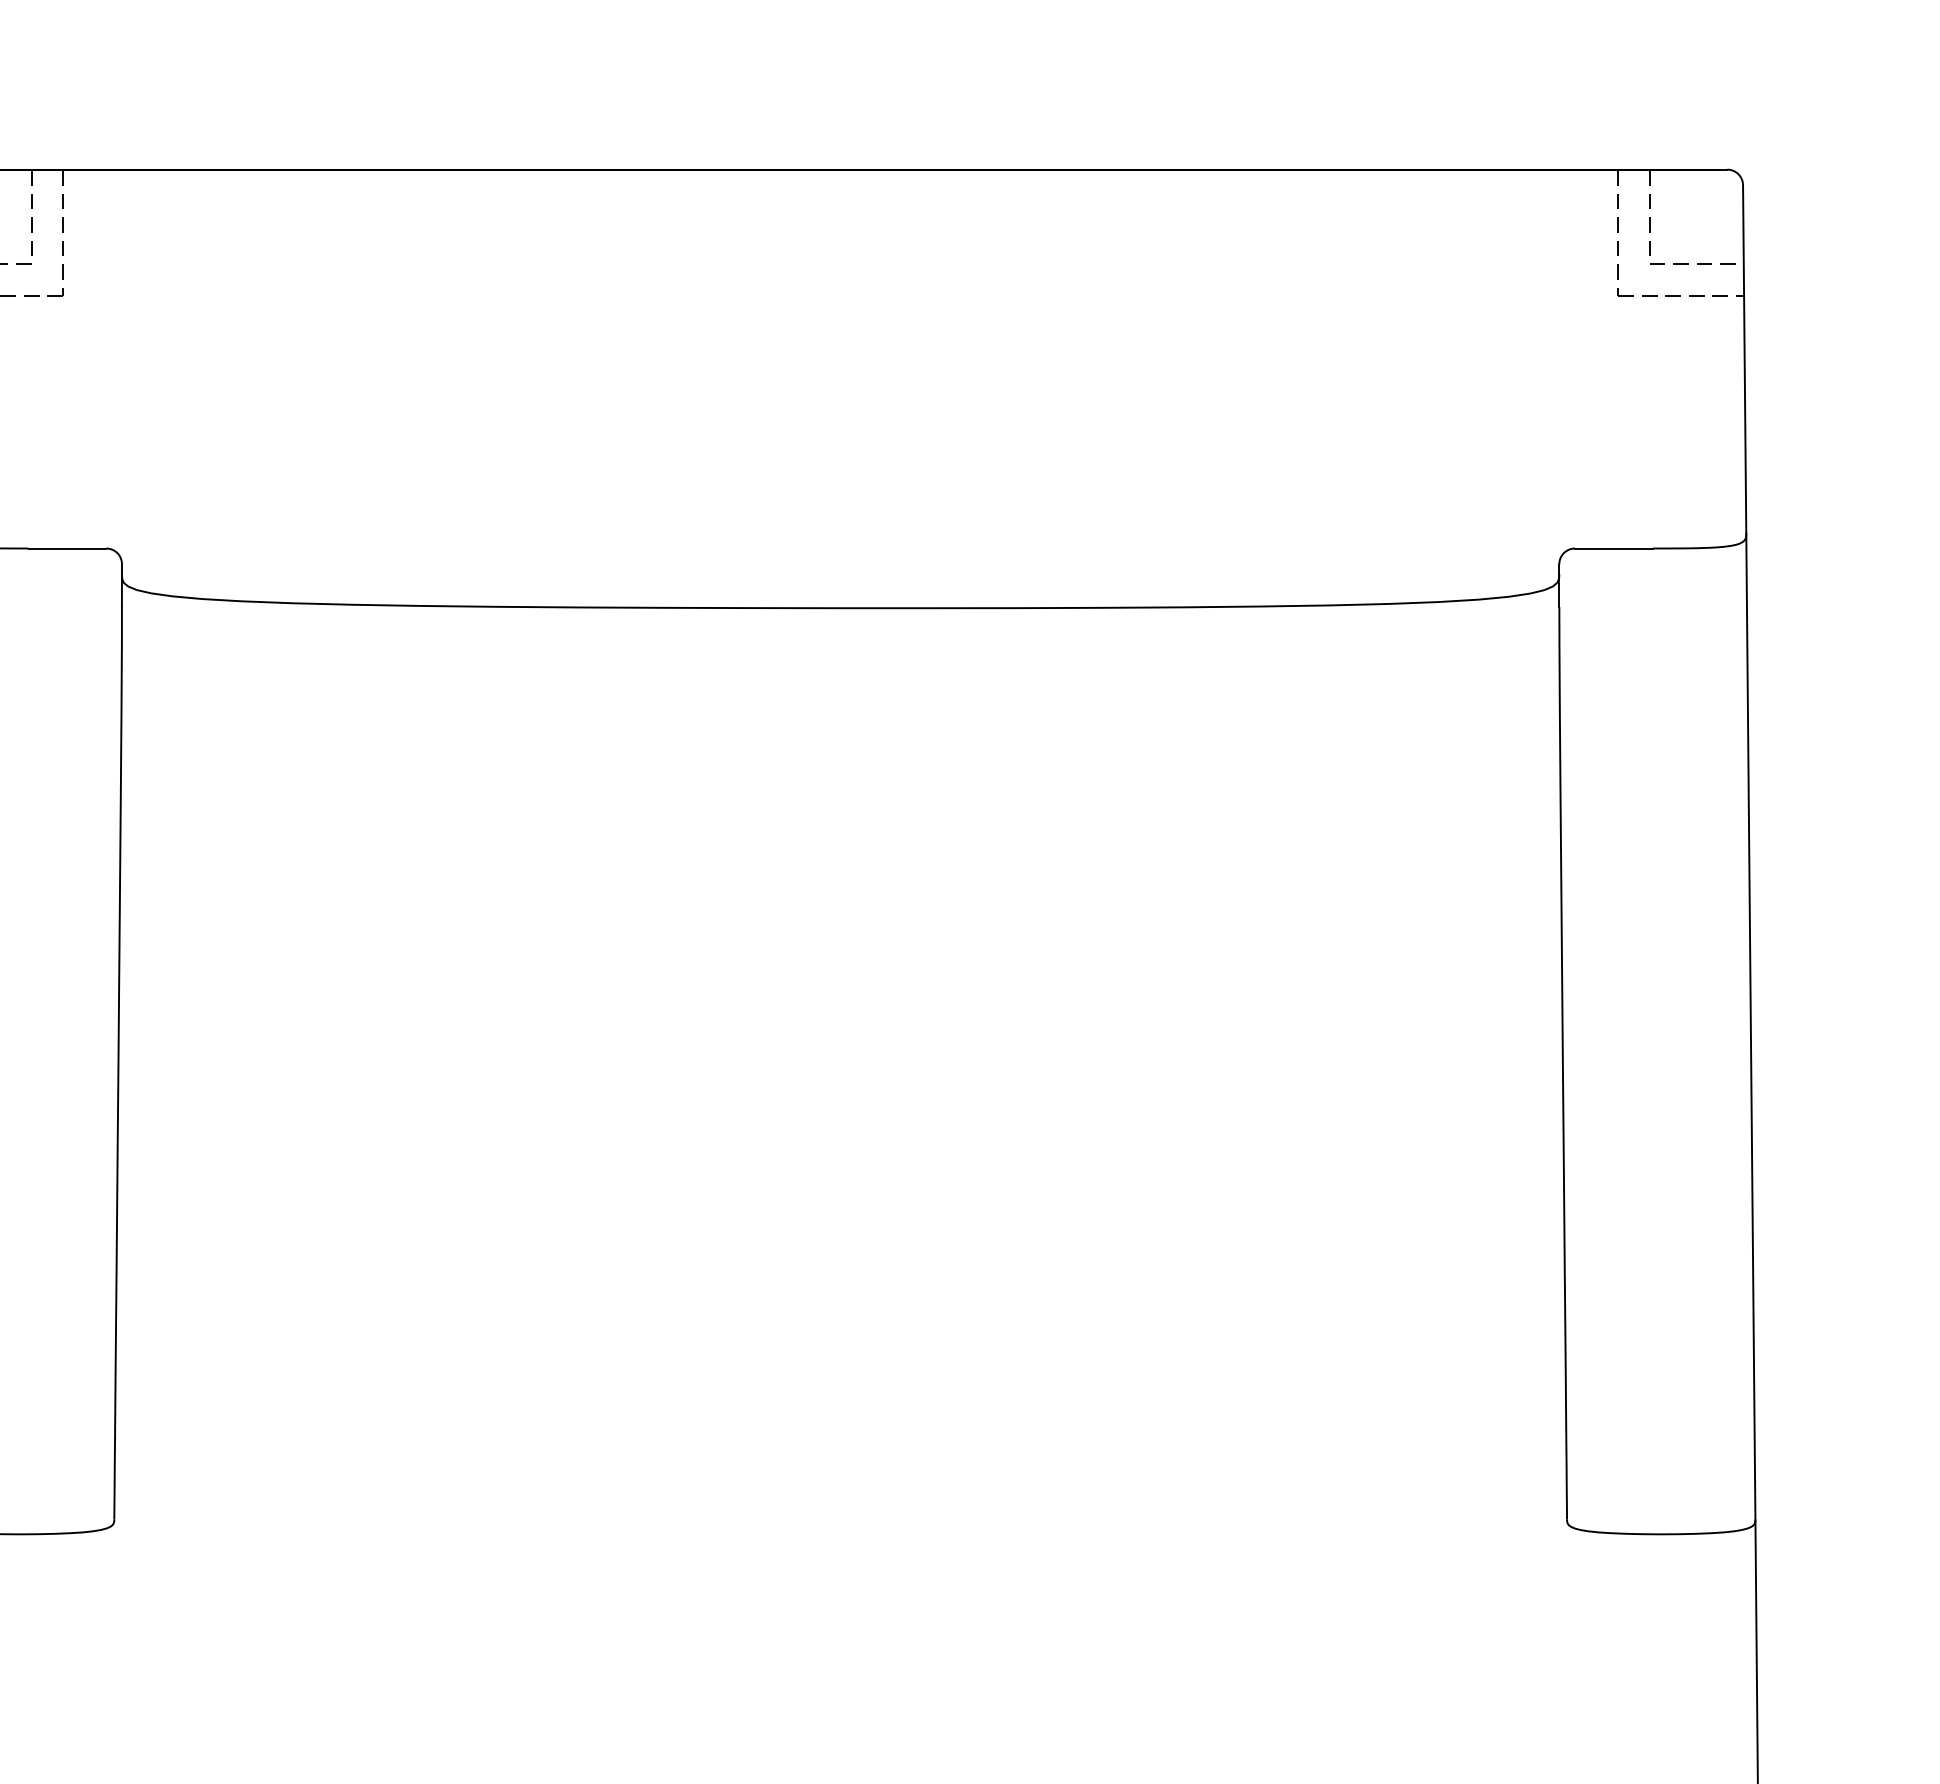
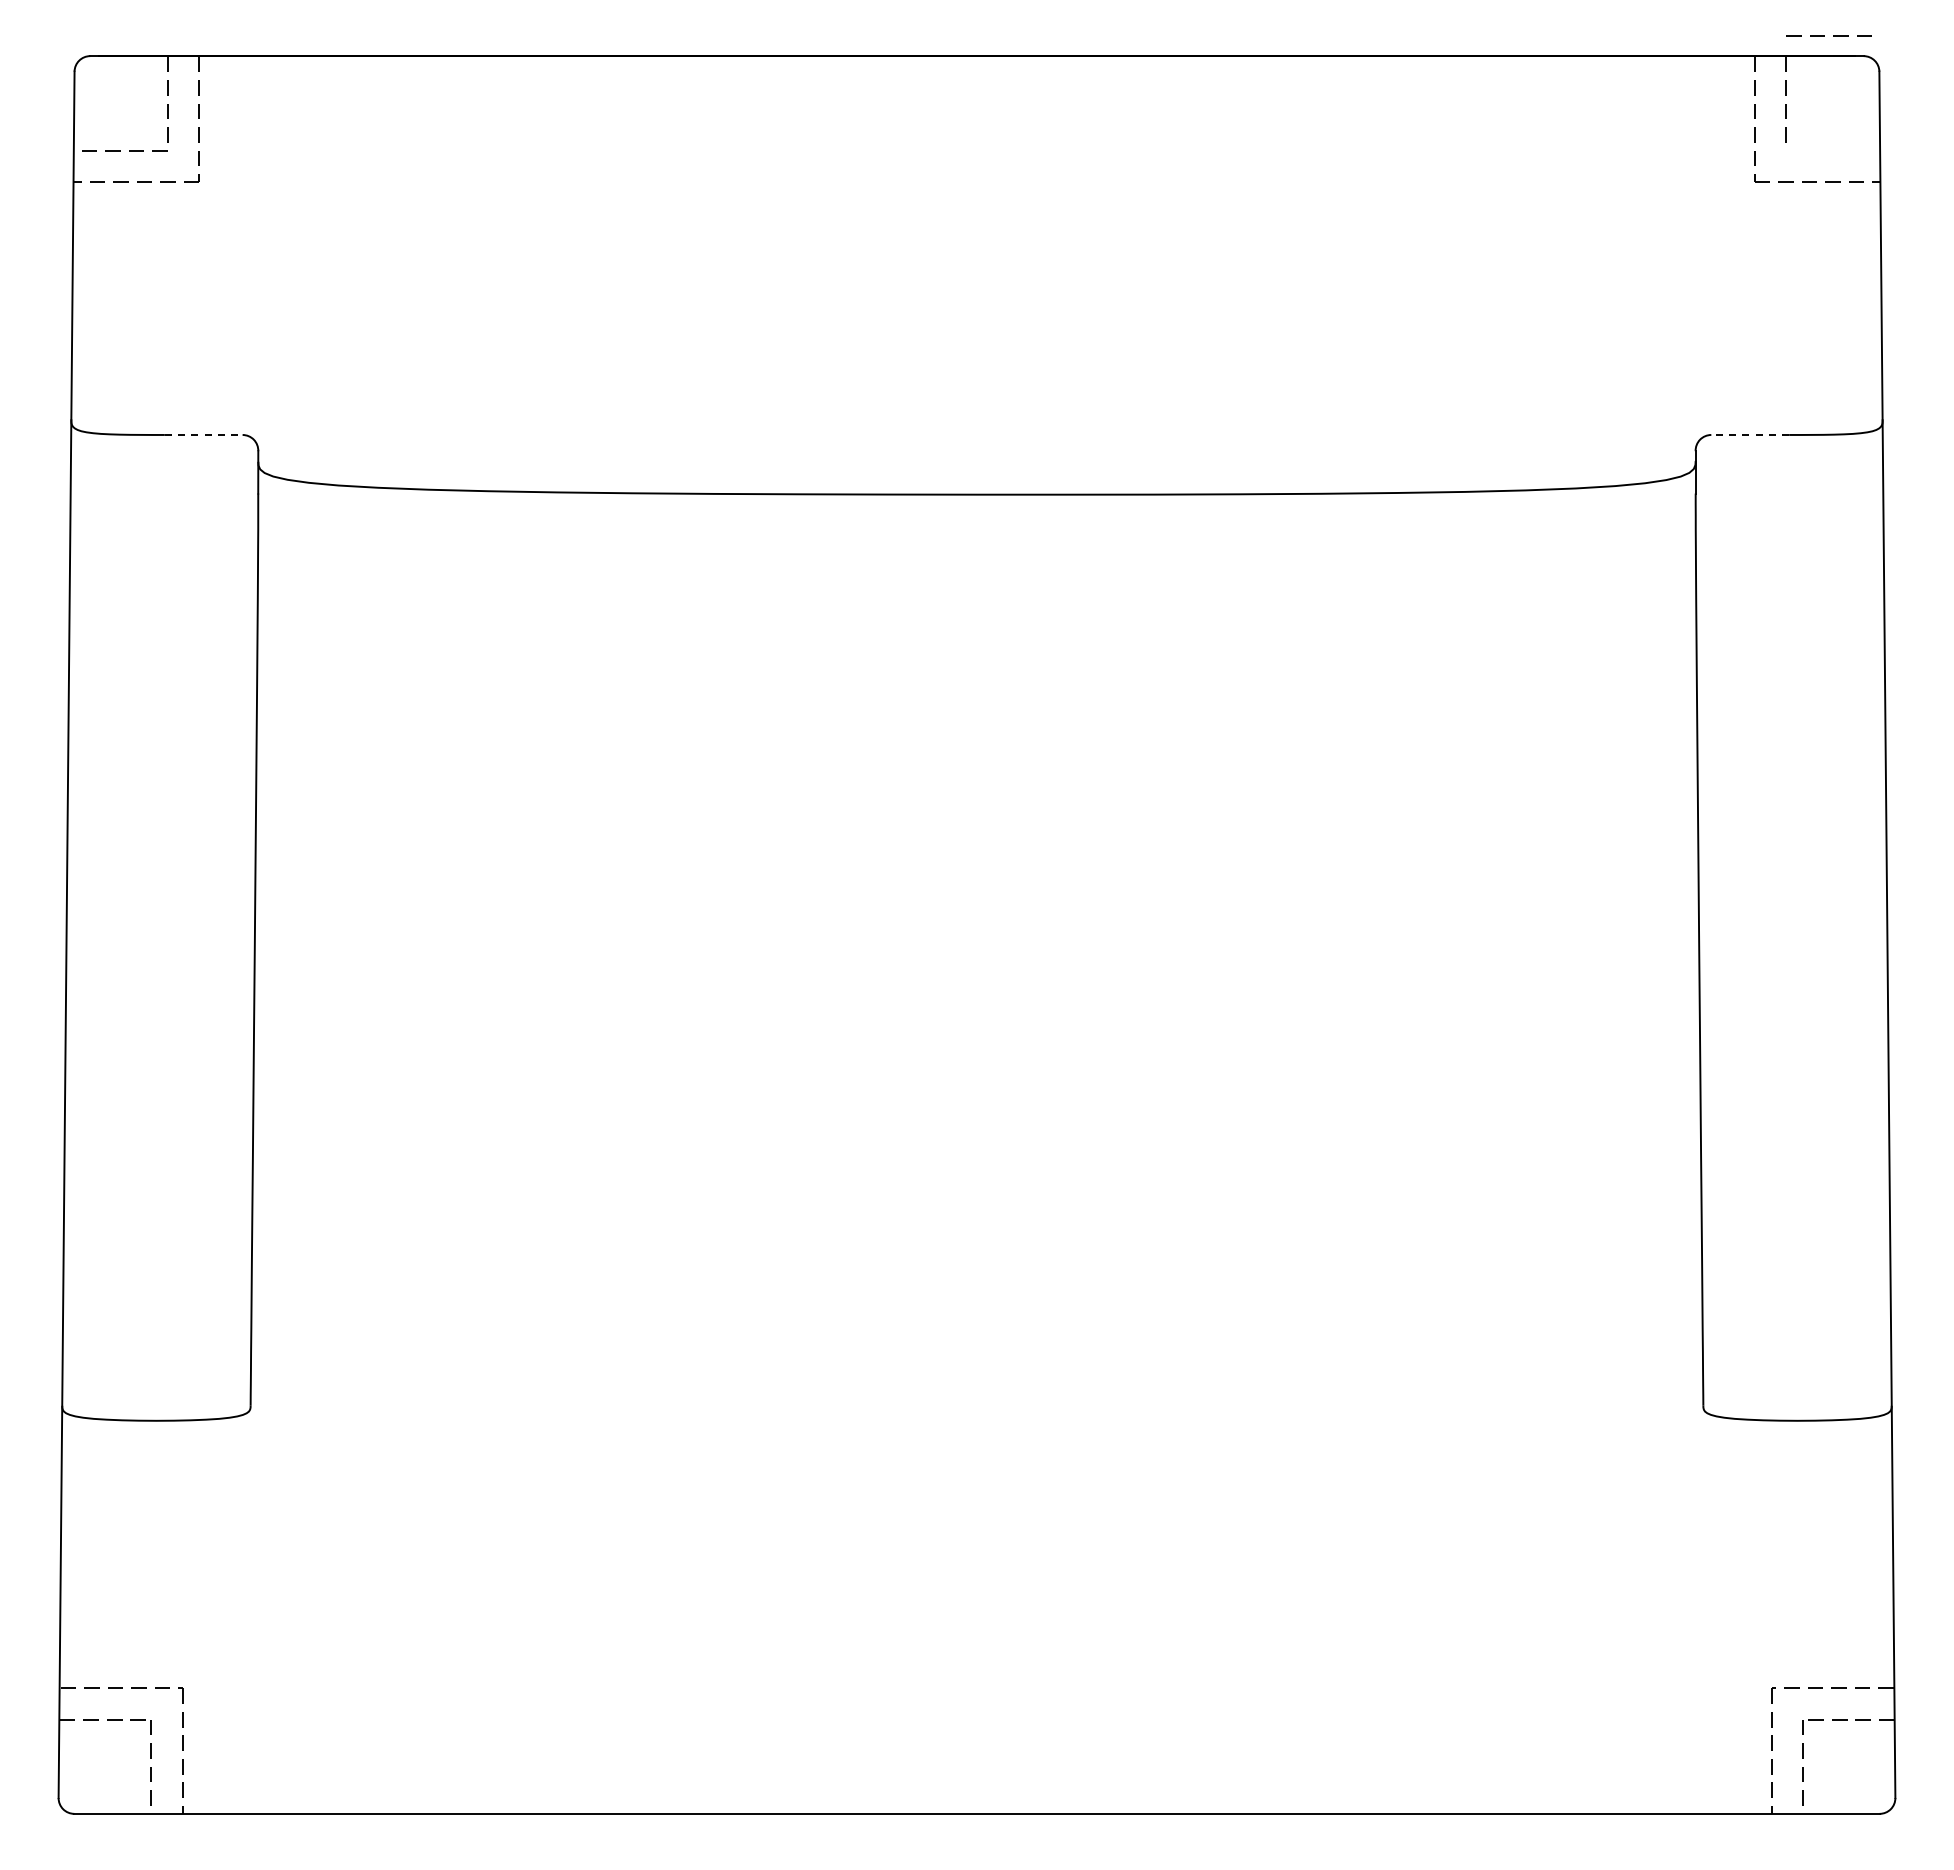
line: (1688, 264) -> (1824, 35), moved
line: (67, 548) -> (203, 434), solid -> dashed
line: (1614, 548) -> (1750, 434), solid -> dashed

